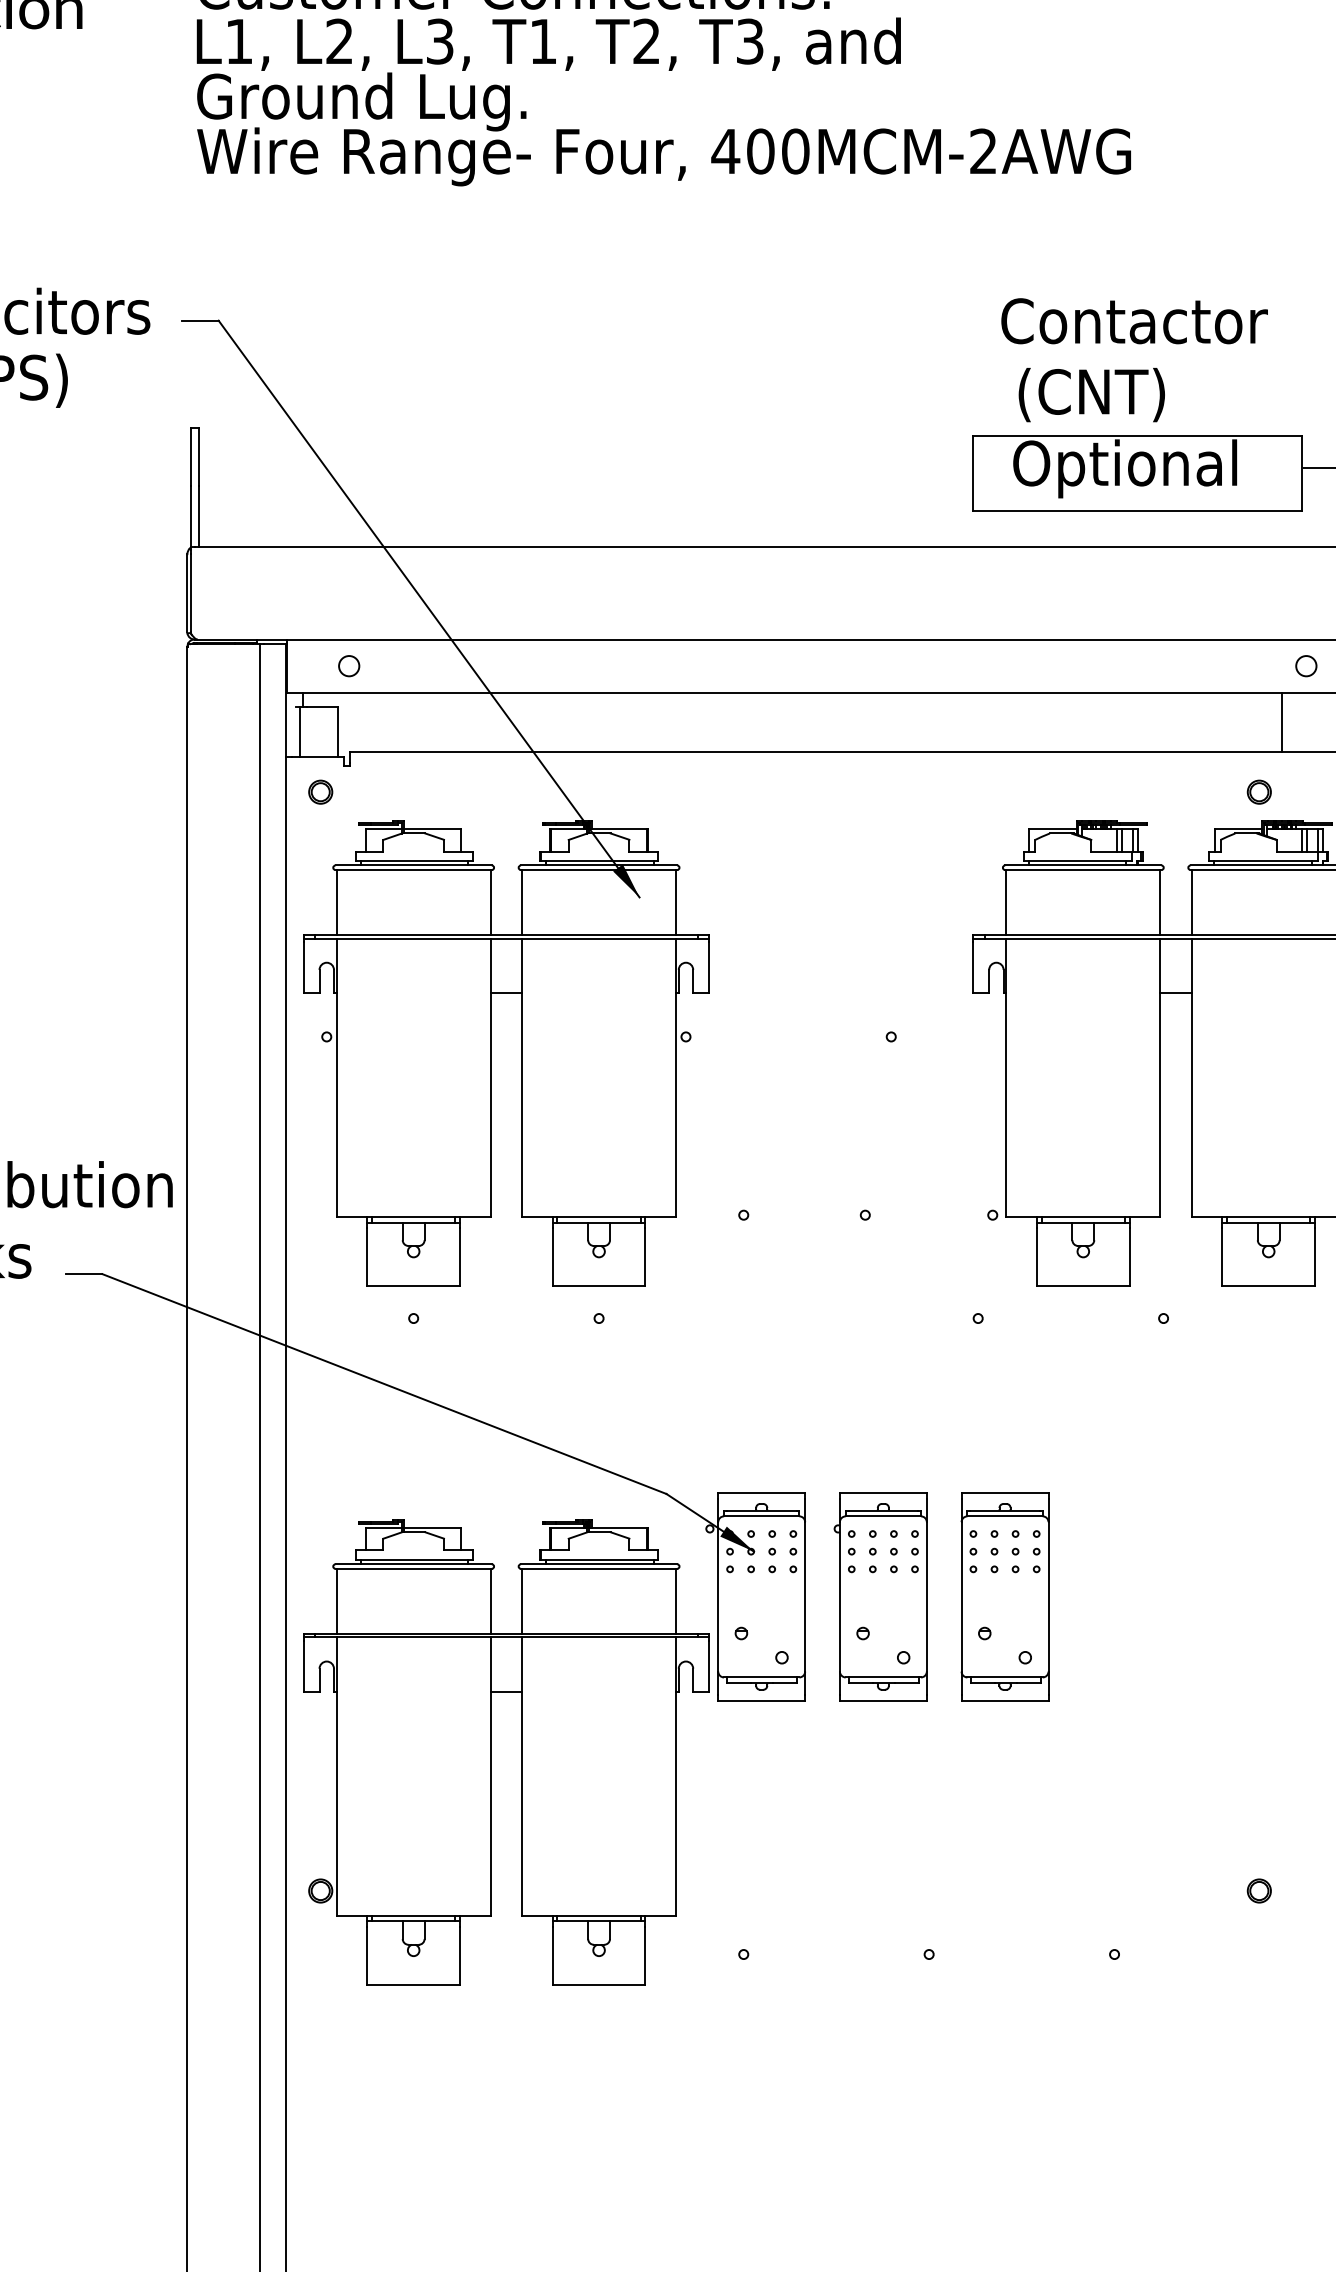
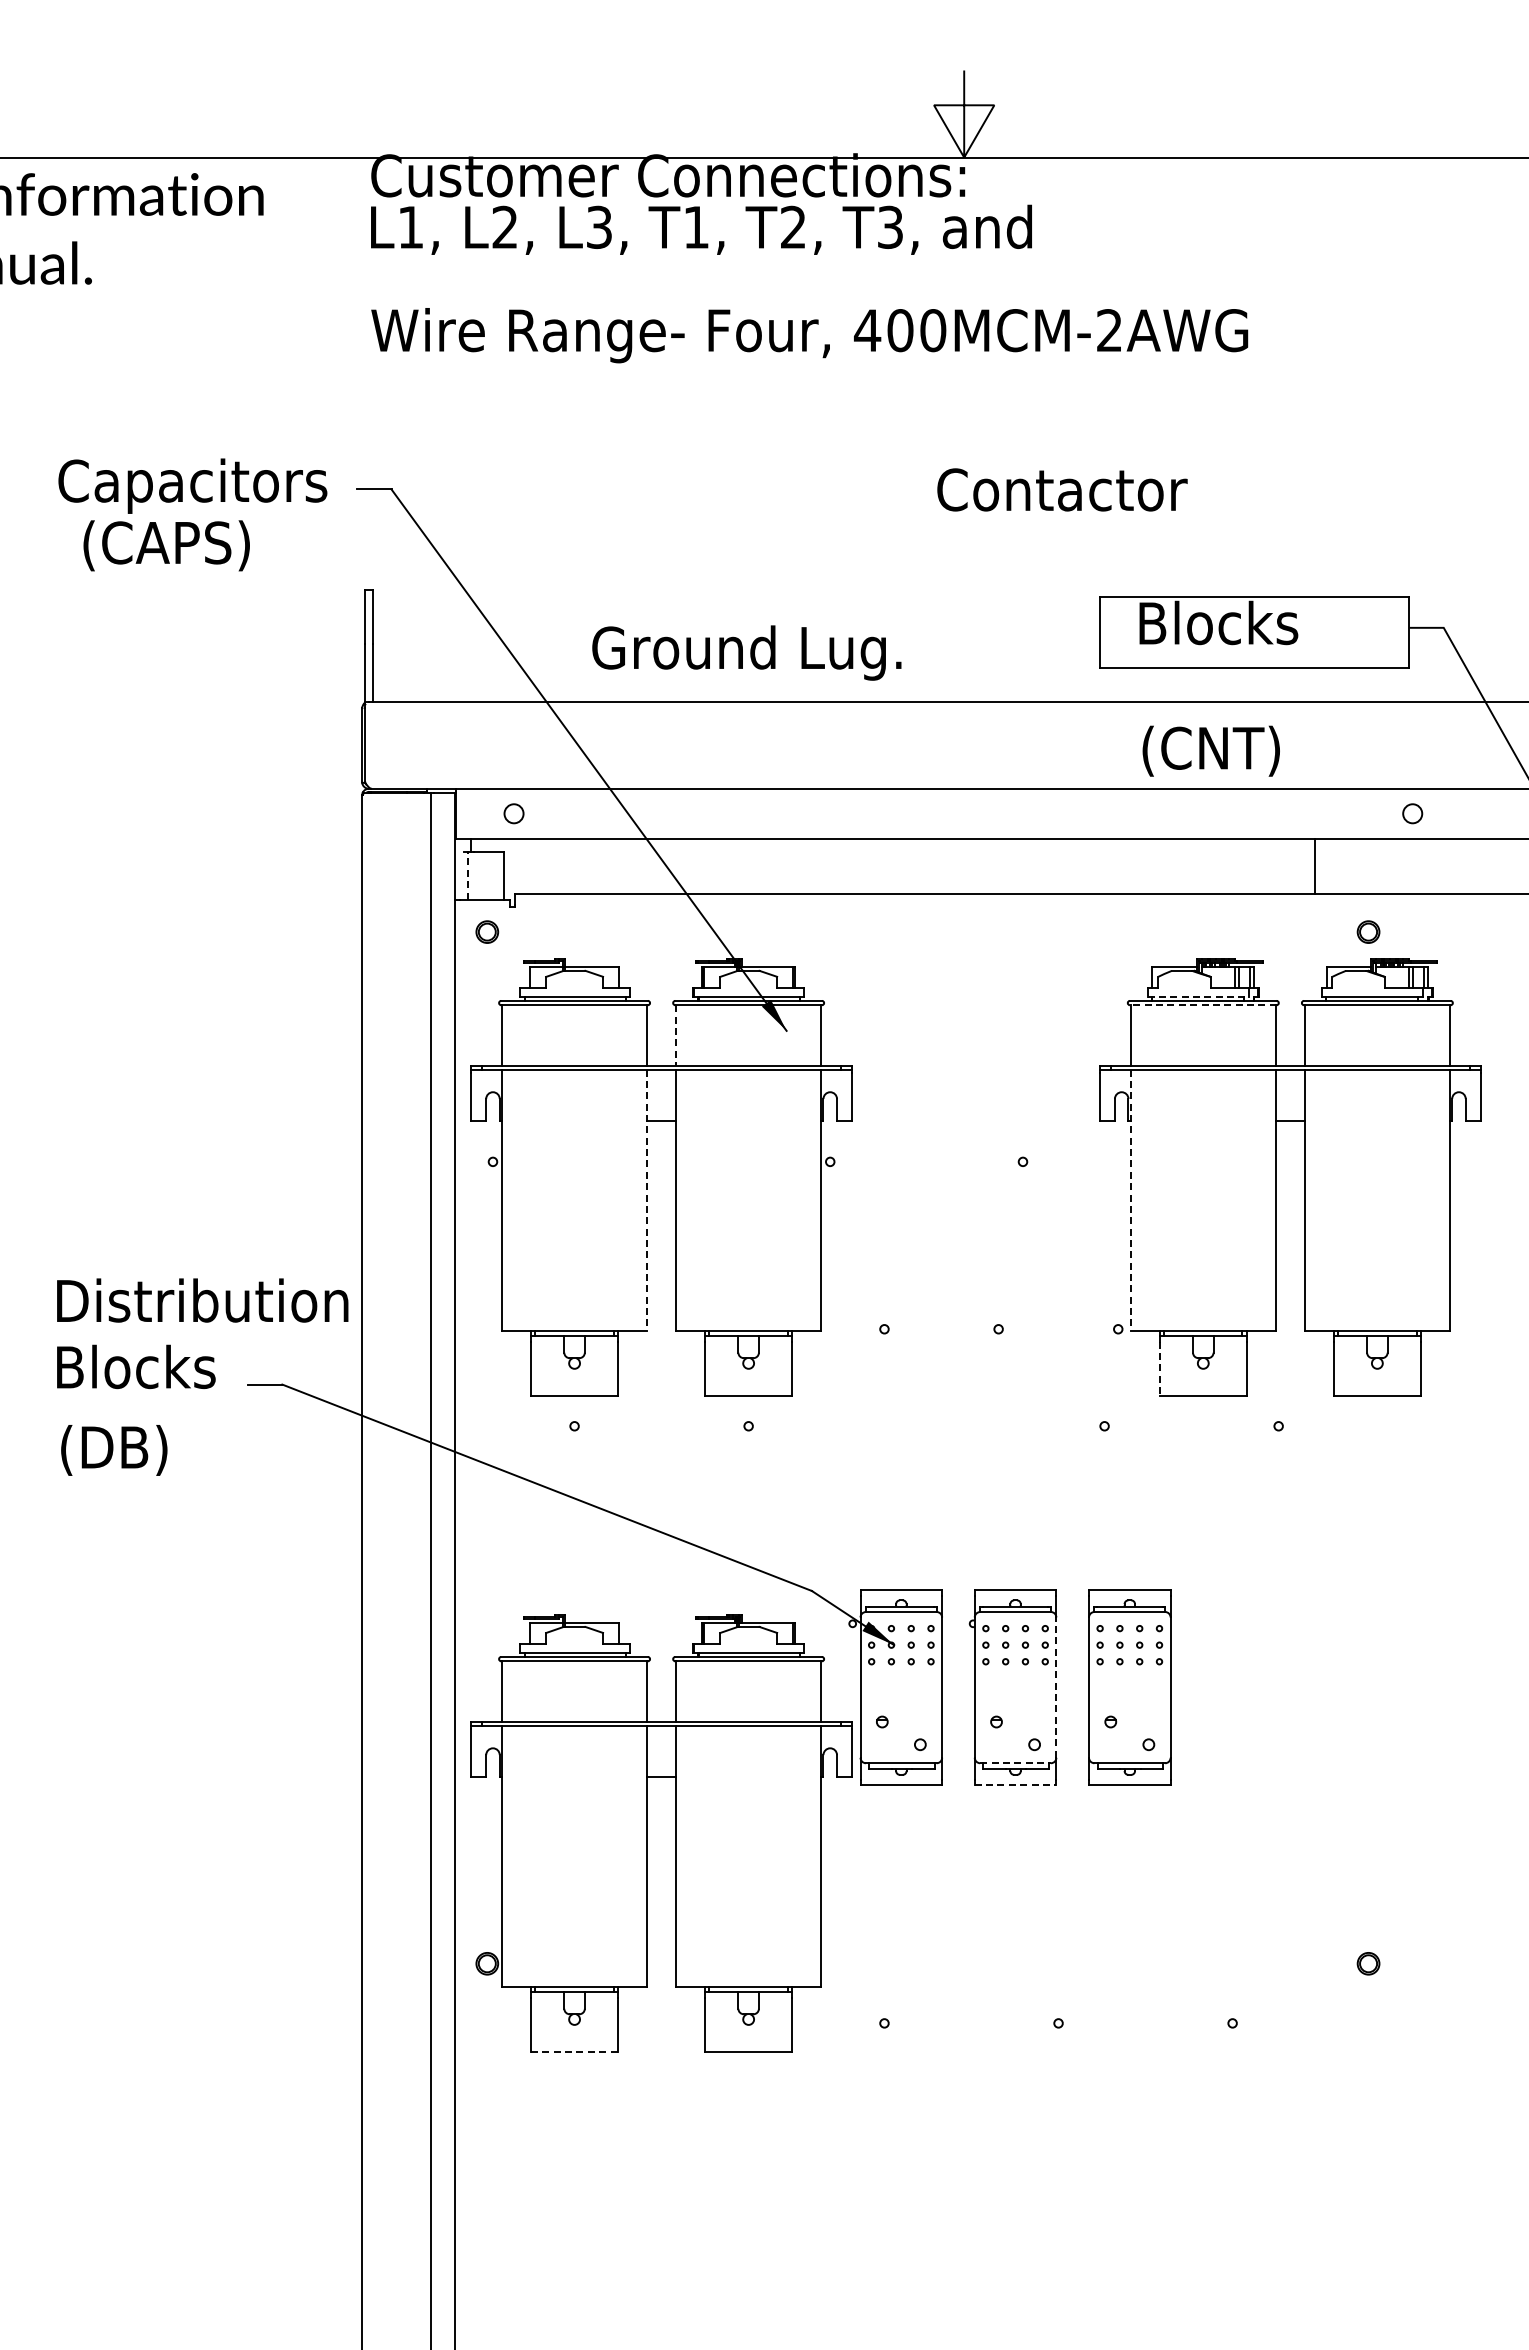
text: (361, 101) -> (746, 652), moved
text: (1134, 320) -> (1062, 489), moved
text: (1090, 394) -> (1210, 750), moved
text: (1125, 468) -> (1242, 628), Optional -> Blocks
line: (1281, 722) -> (1314, 866), moved
line: (299, 731) -> (467, 875), solid -> dashed
line: (1078, 860) -> (1198, 996), solid -> dashed
line: (1082, 870) -> (1202, 1005), solid -> dashed
line: (522, 902) -> (676, 1035), solid -> dashed
line: (490, 1078) -> (646, 1200), solid -> dashed
line: (1006, 1078) -> (1131, 1200), solid -> dashed
line: (1036, 1258) -> (1159, 1369), solid -> dashed
line: (926, 1596) -> (1056, 1687), solid -> dashed
line: (884, 1677) -> (1016, 1763), solid -> dashed
line: (883, 1701) -> (1015, 1785), solid -> dashed
line: (413, 1985) -> (574, 2052), solid -> dashed

